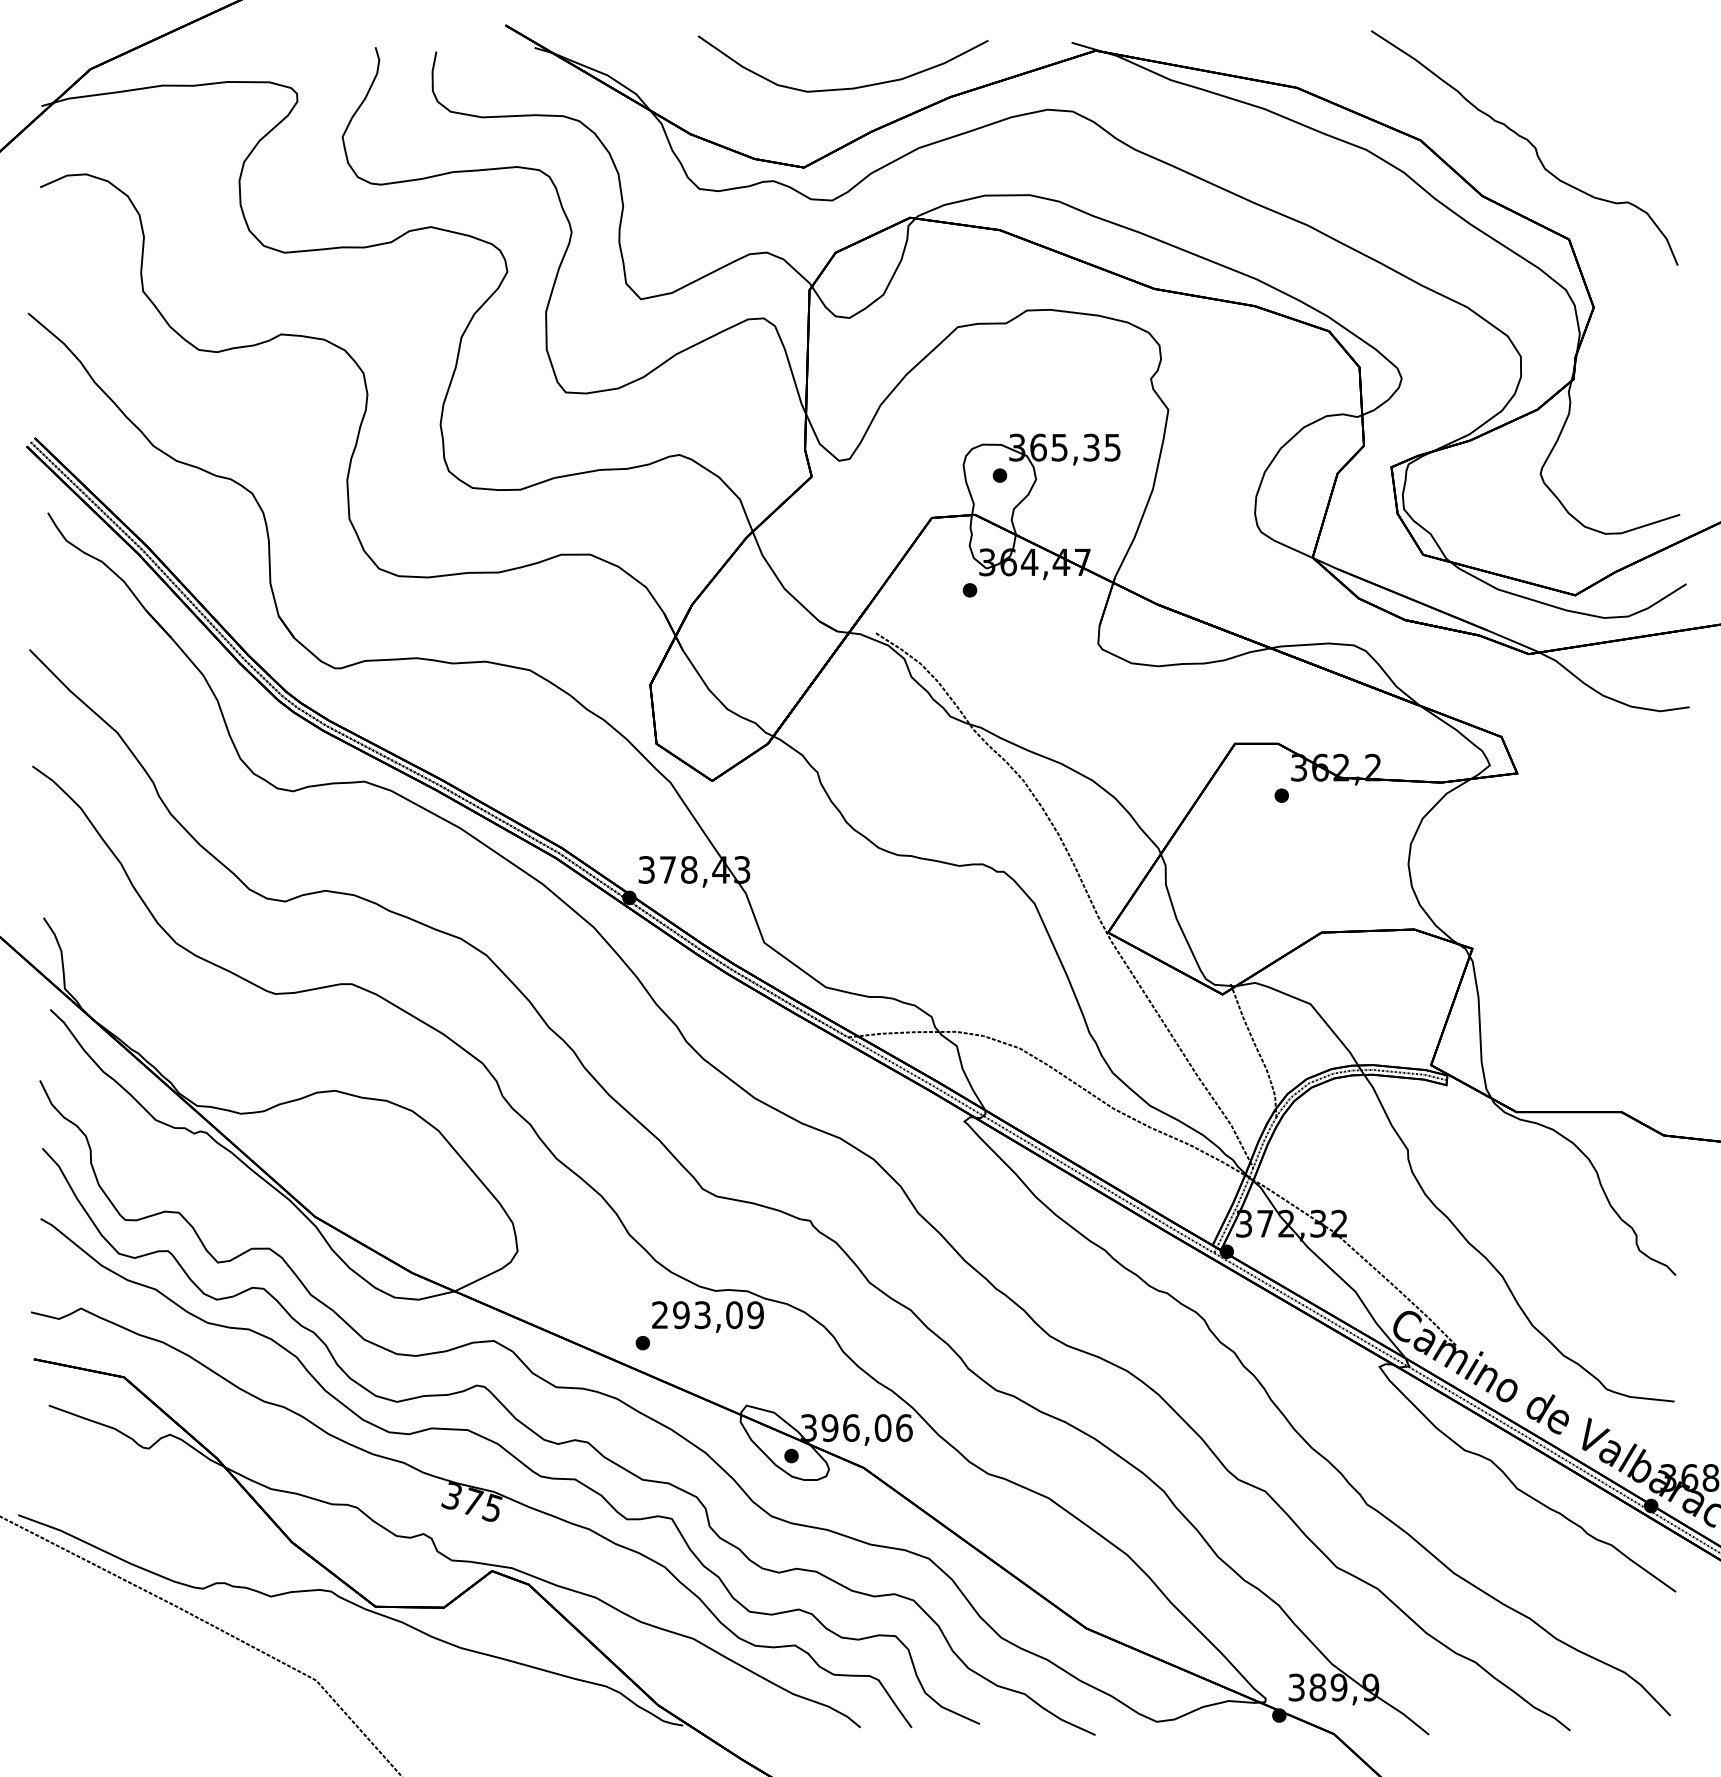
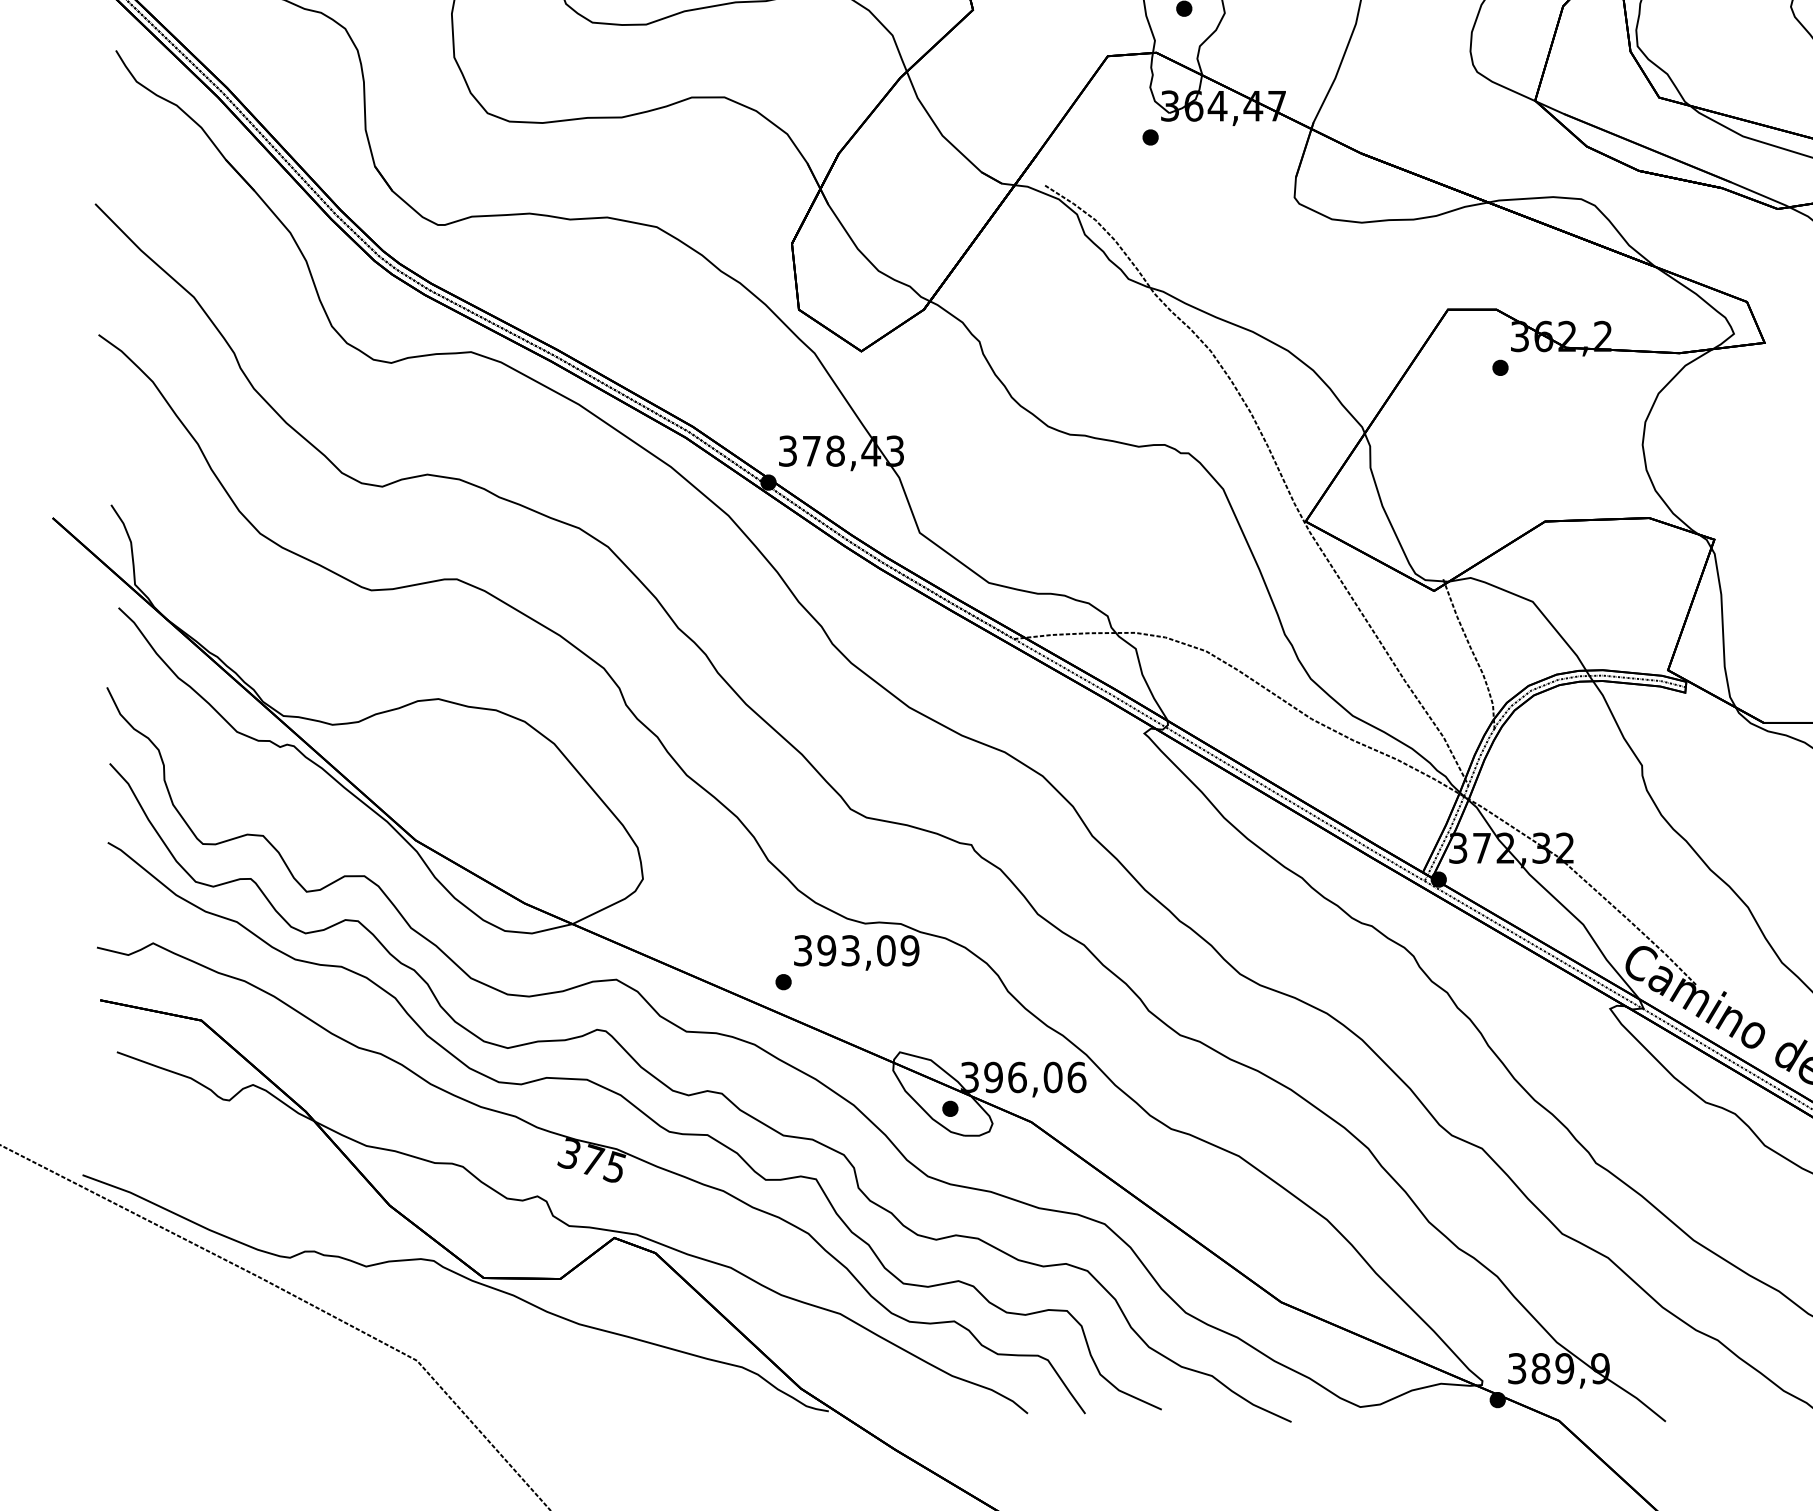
text: (660, 1315) -> (803, 951), 293,09 -> 393,09

